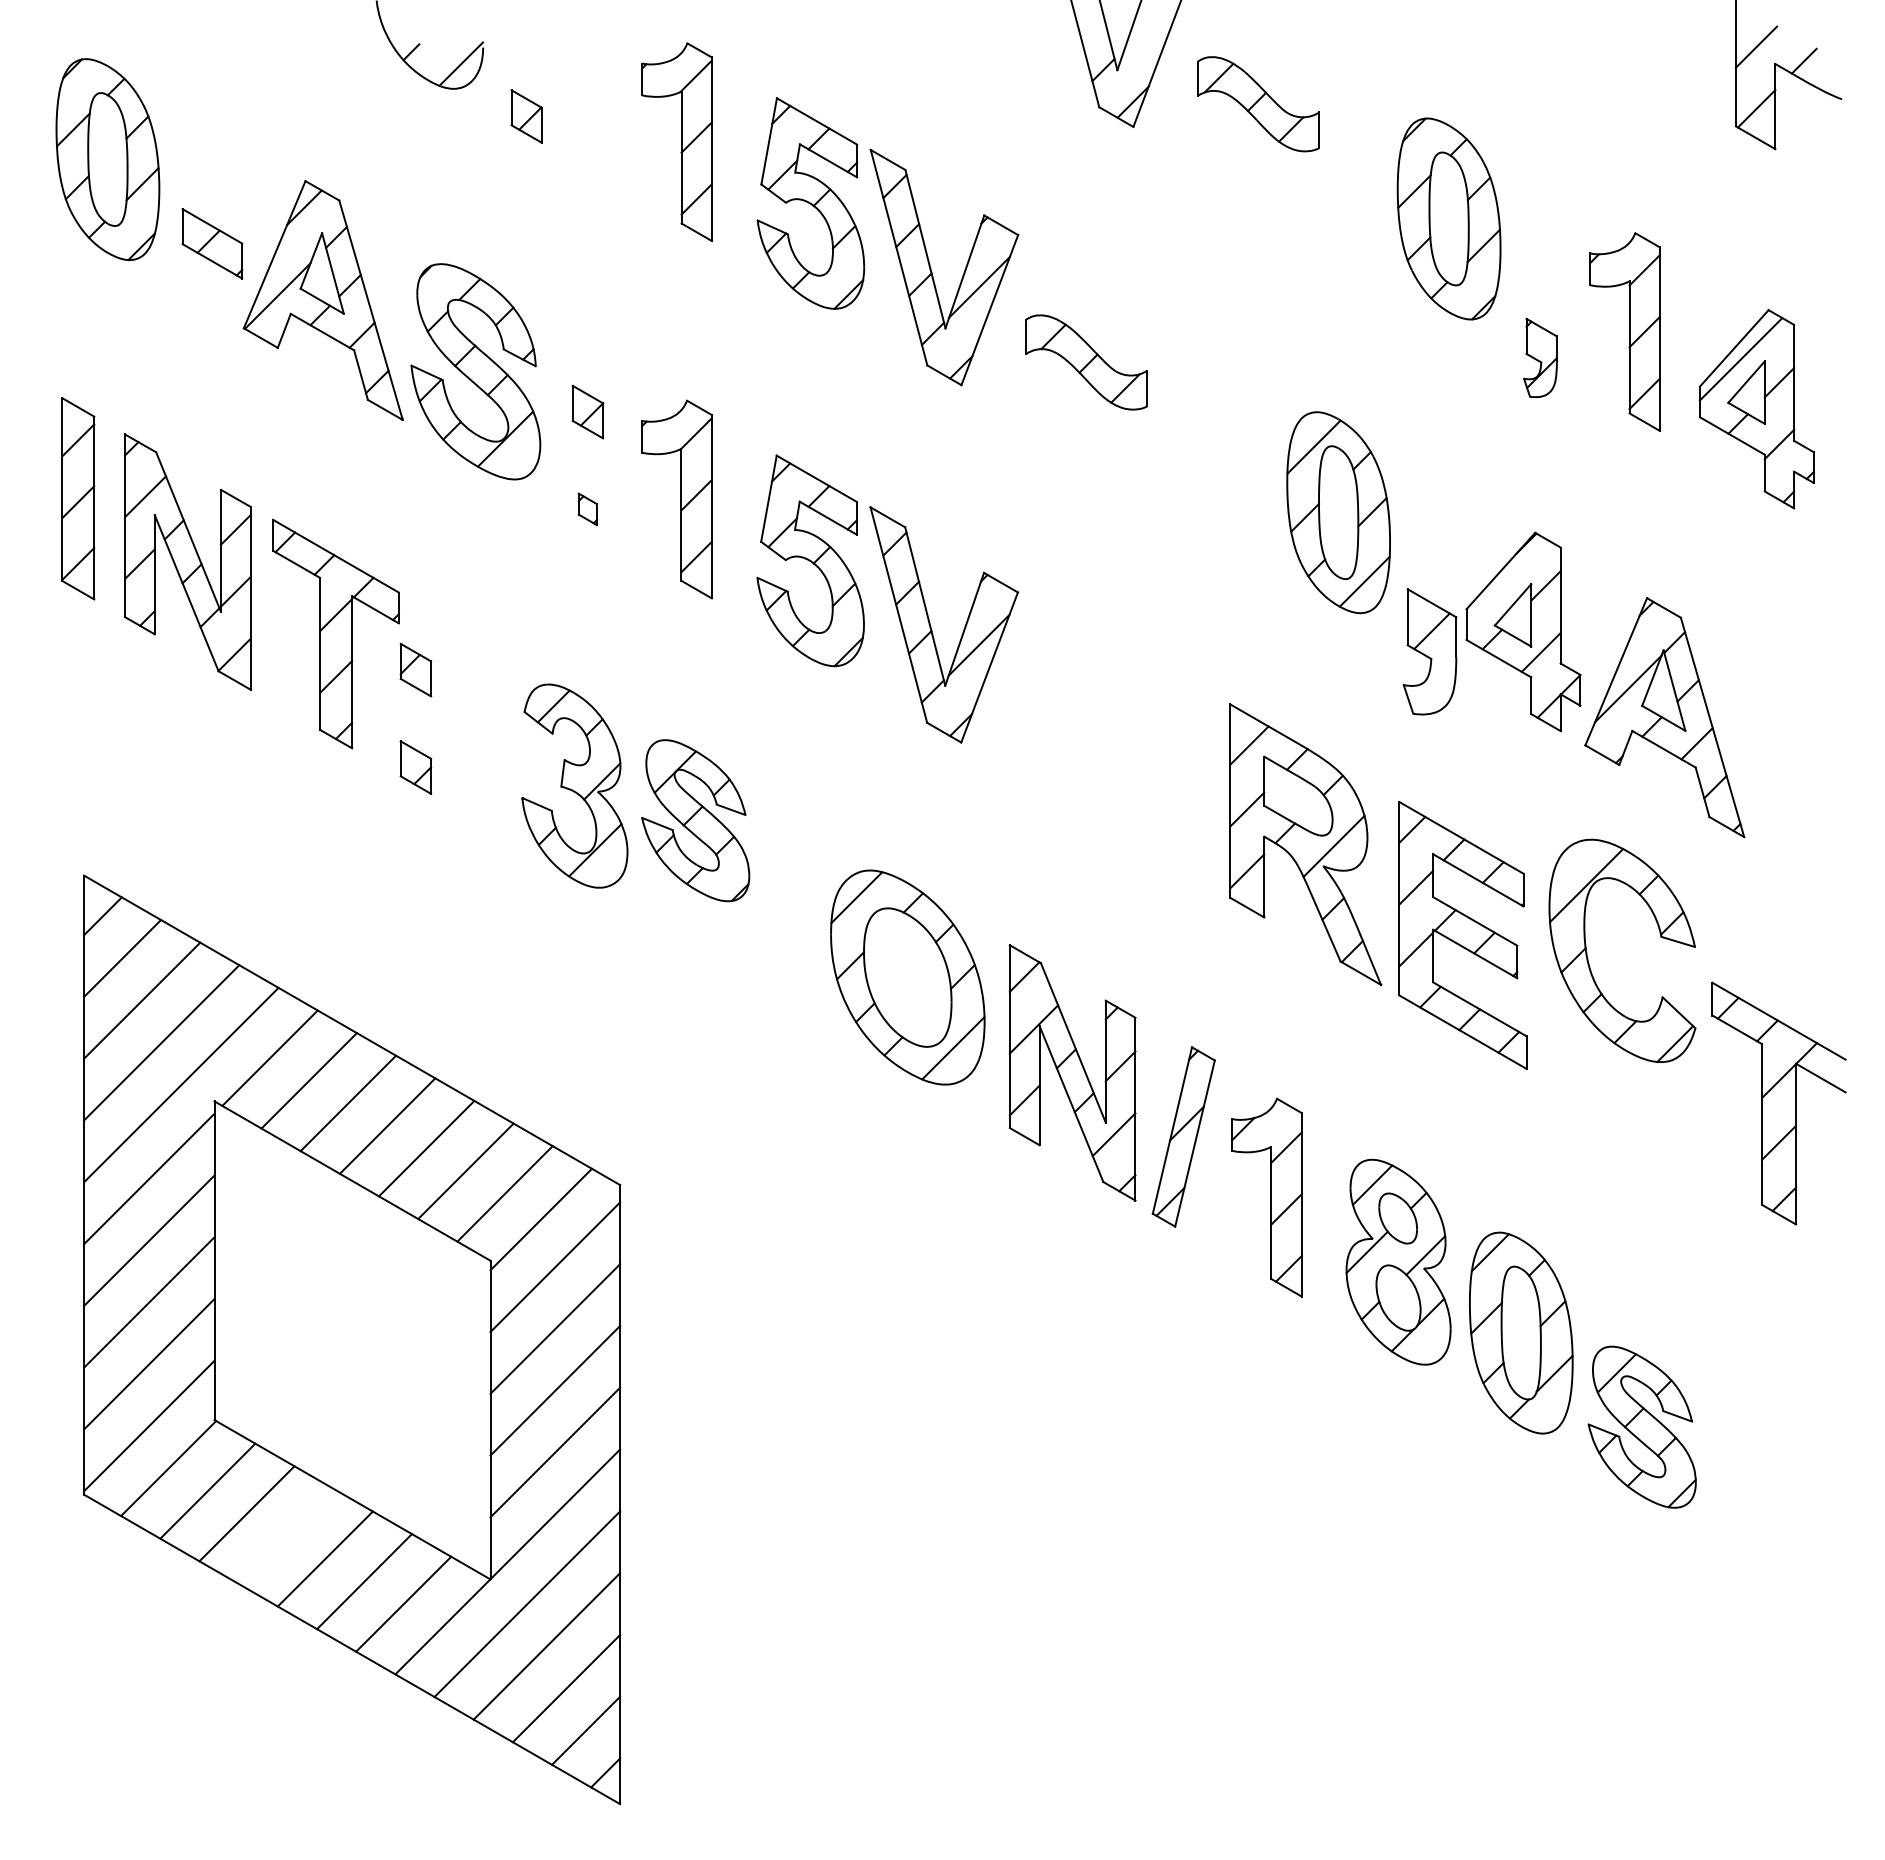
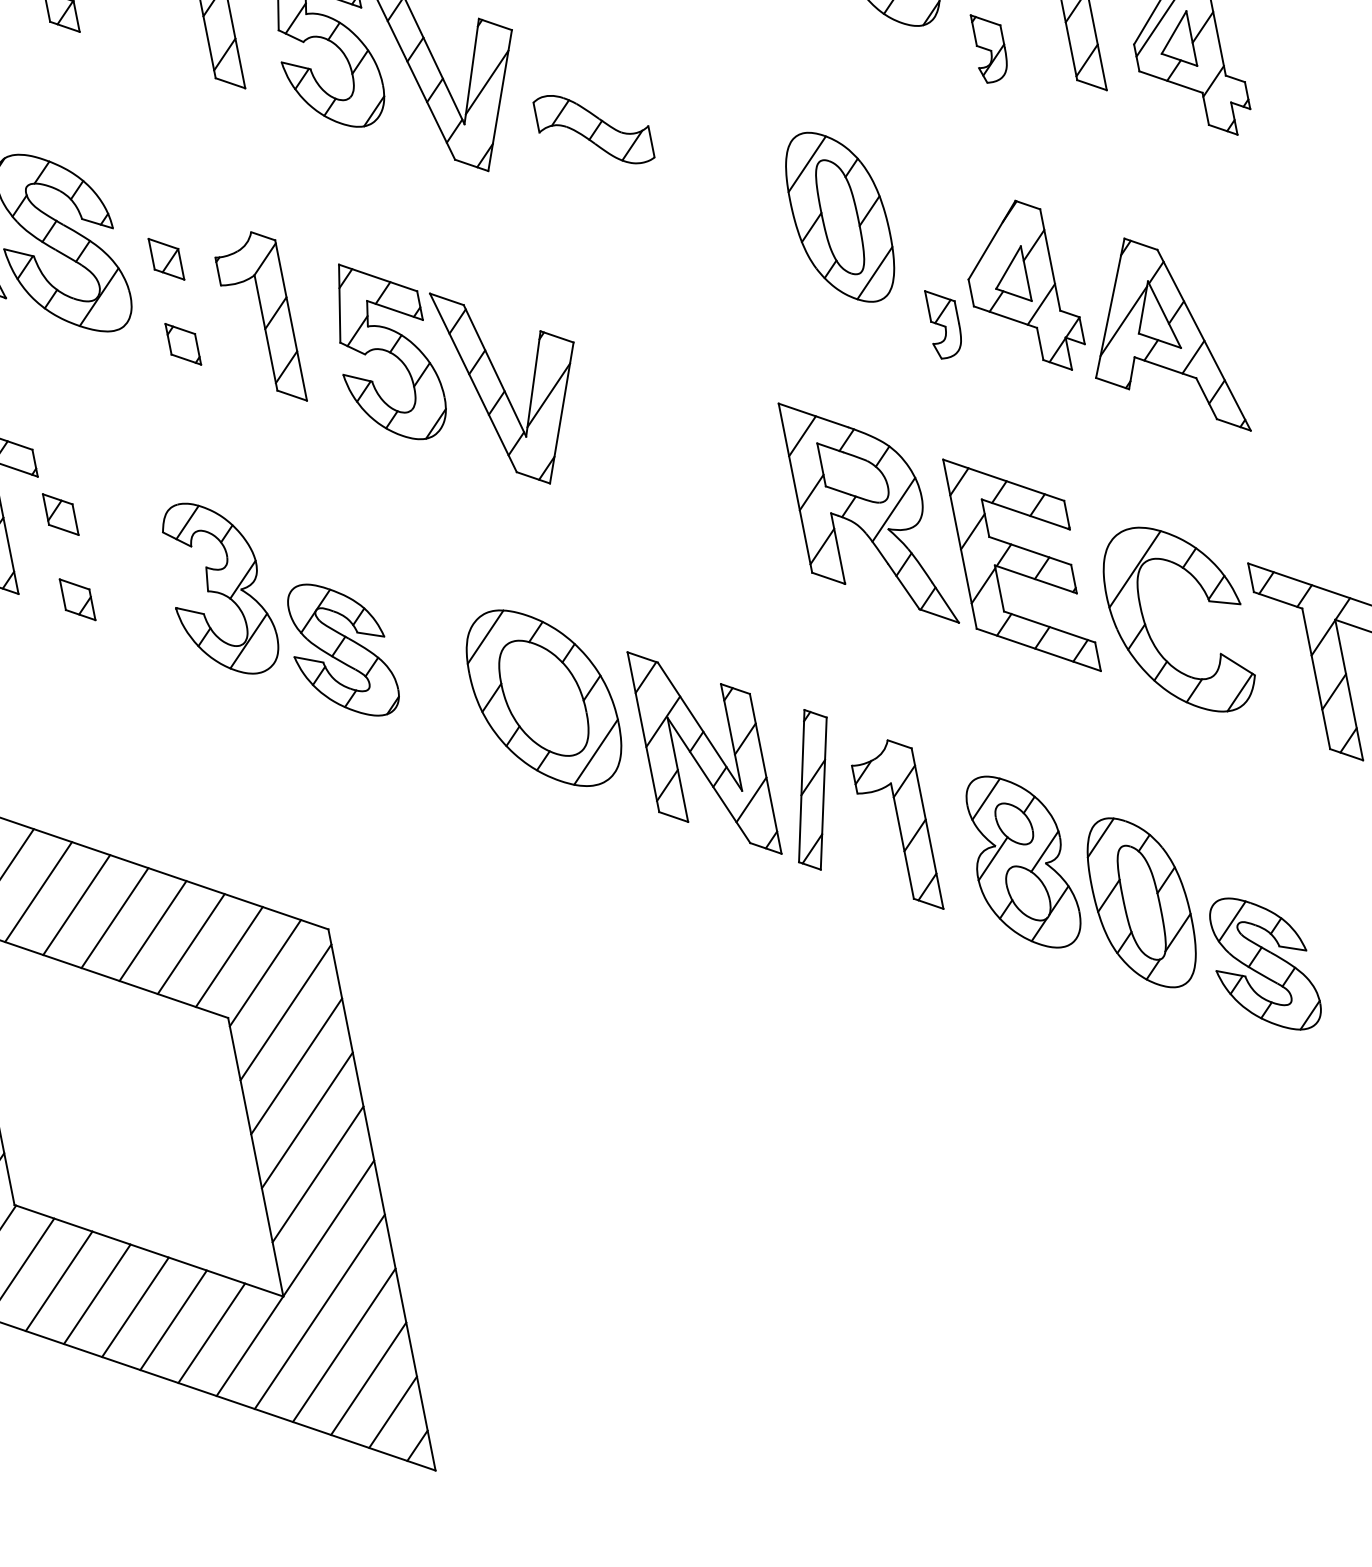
part: (587, 509) -> (182, 344), size x1.67
part: (1429, 651) -> (943, 322), size x0.62
part: (695, 820) -> (341, 650), moved
part: (1588, 958) -> (1149, 632), moved
line: (285, 1535) -> (96, 1293), added

